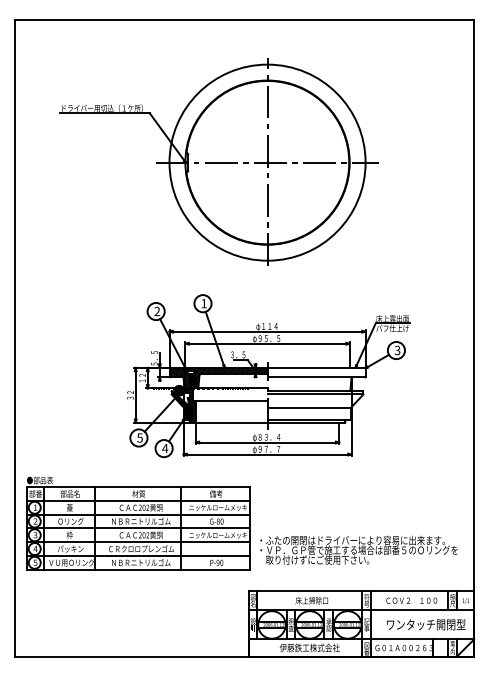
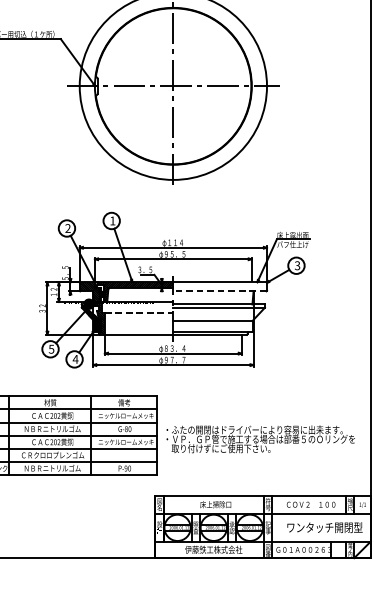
line: (316, 377) -> (220, 291), solid -> dashed
line: (231, 400) -> (138, 313), solid -> dashed
text: (358, 549) -> (260, 438), moved

